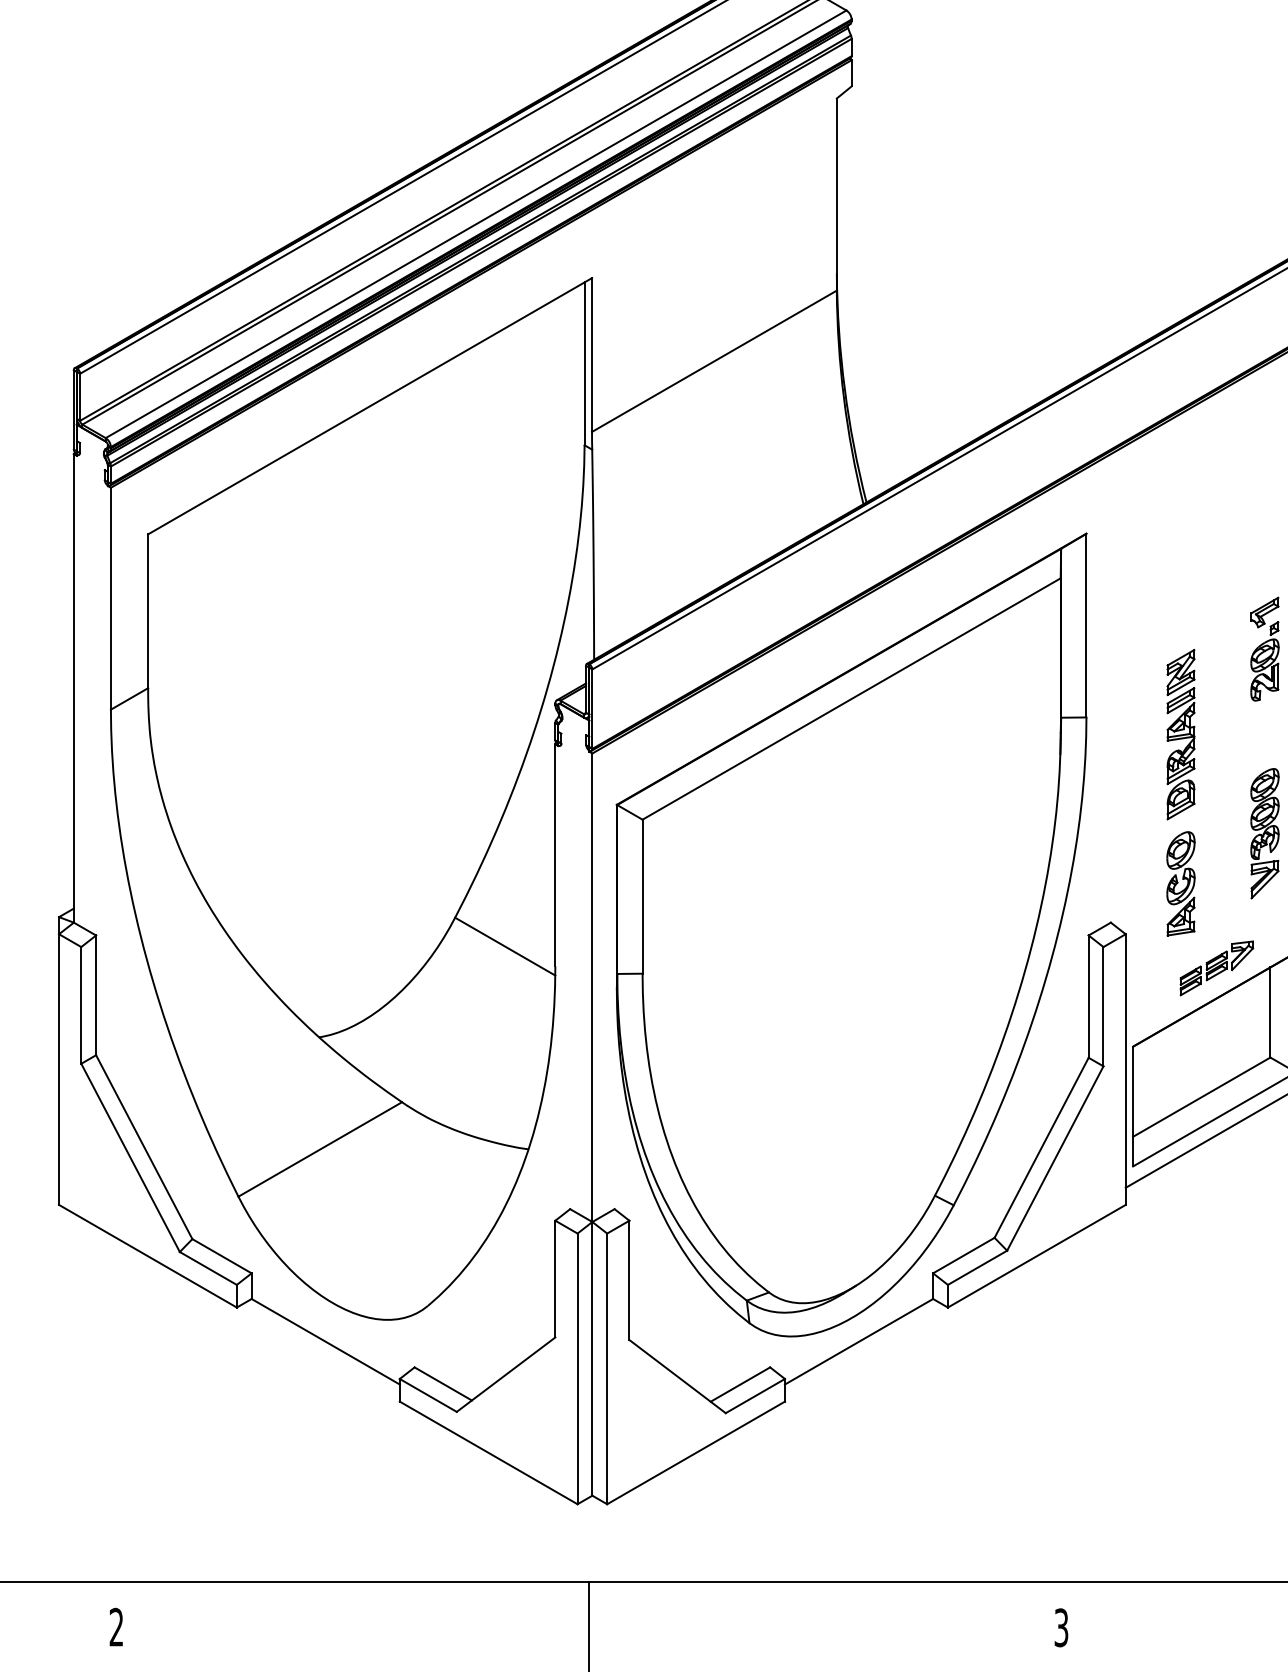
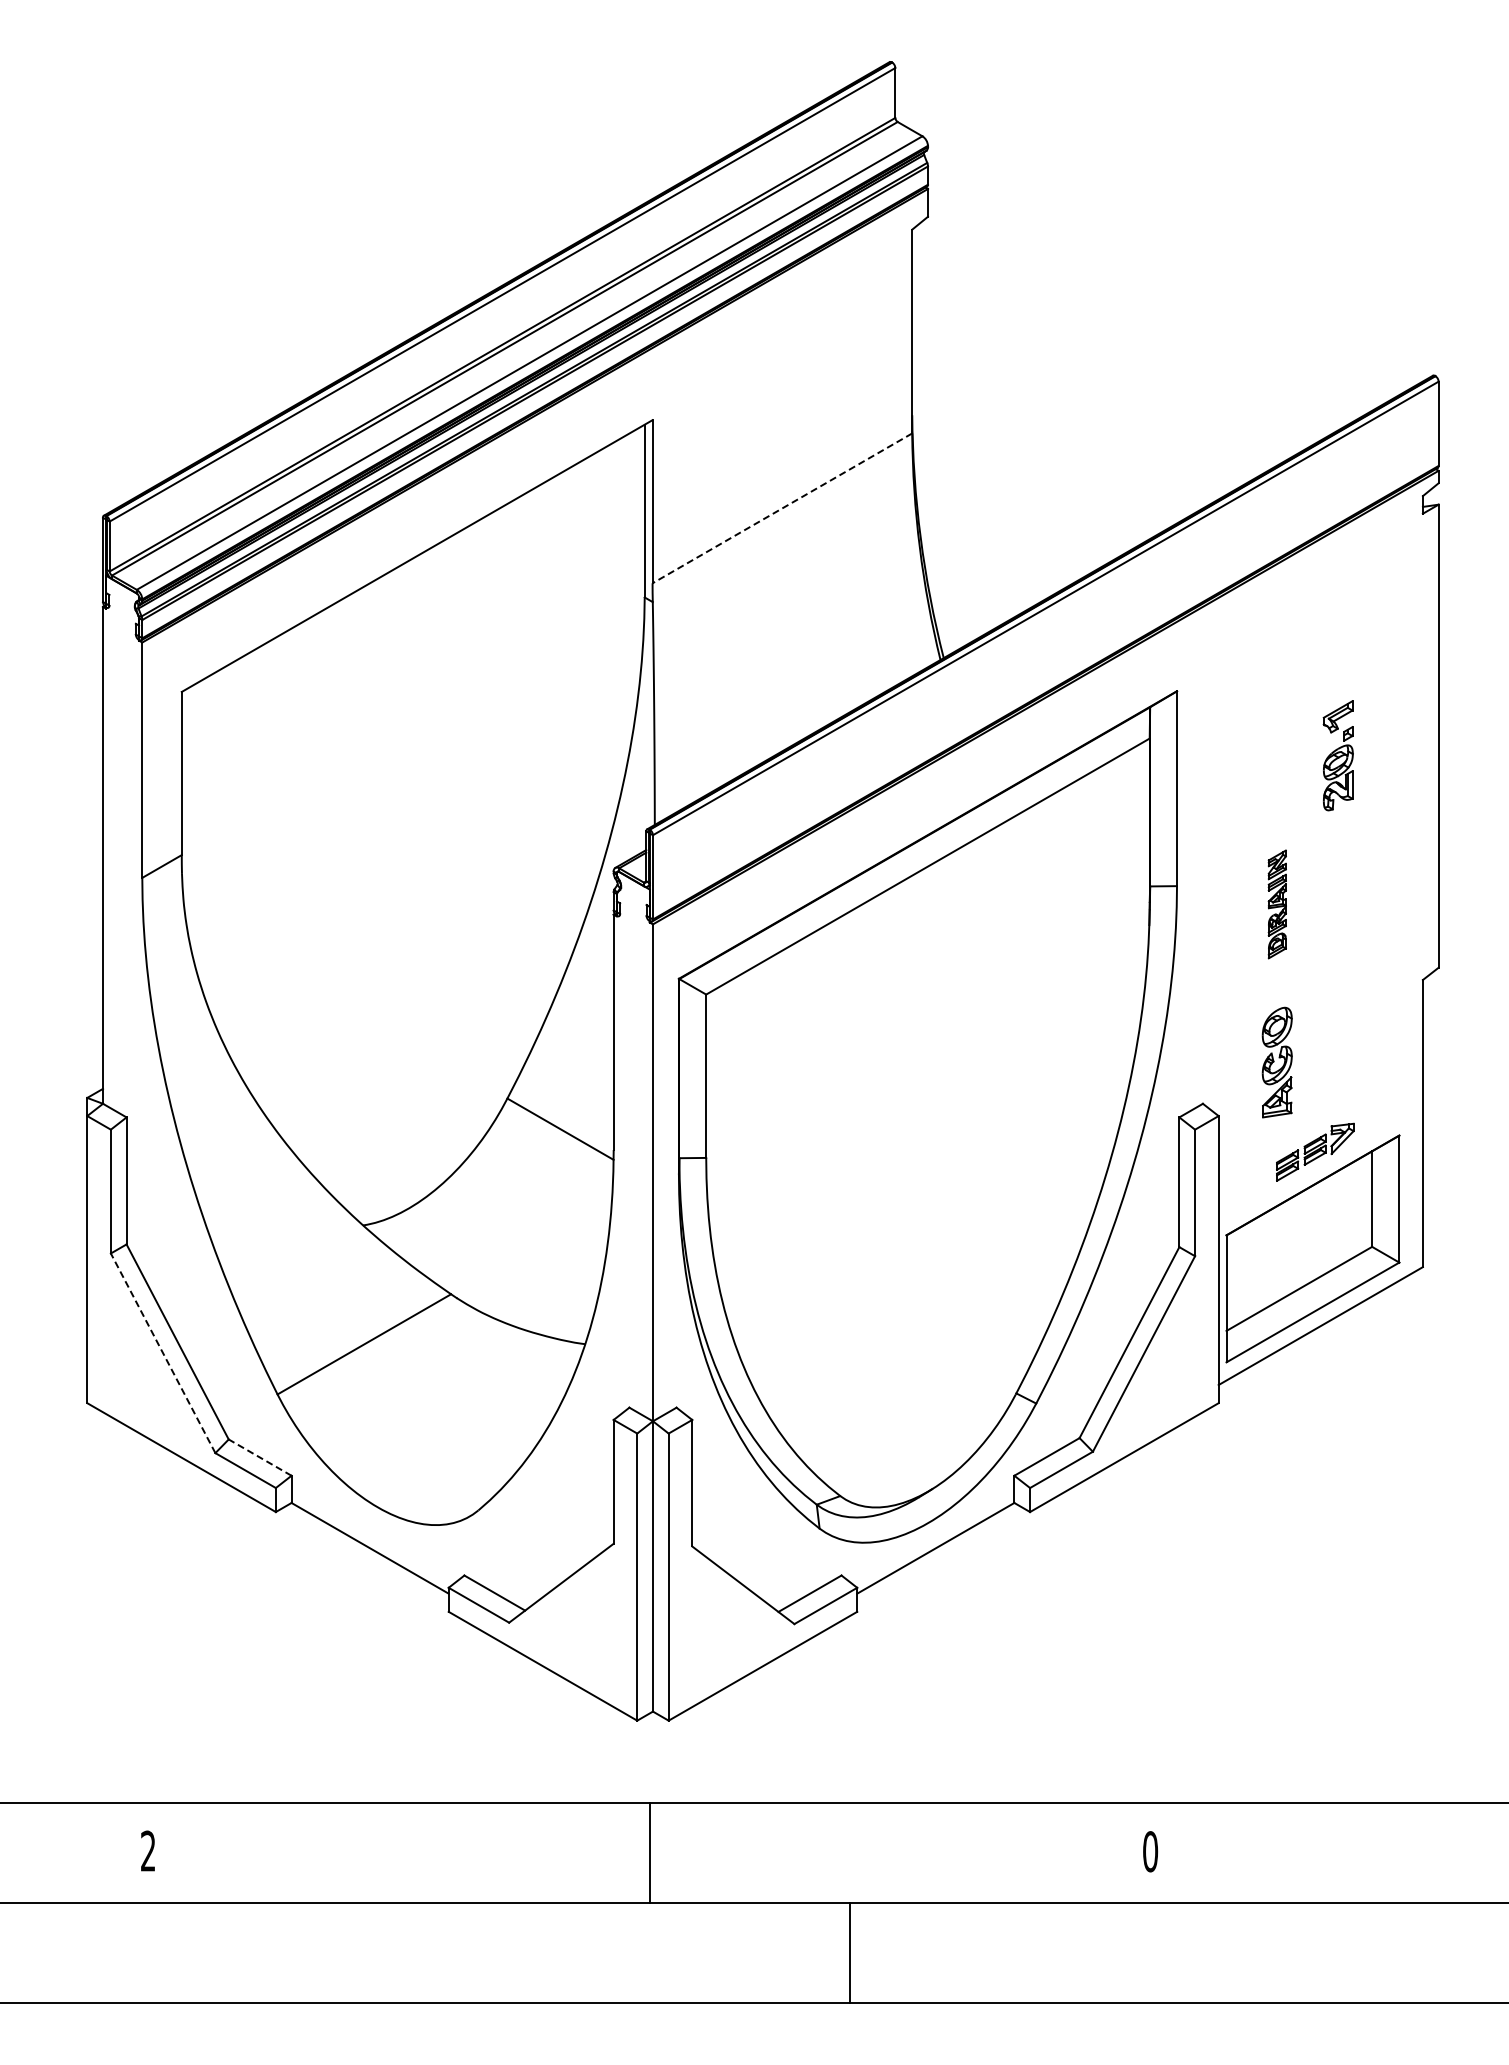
line: (714, 361) -> (782, 508), solid -> dashed
part: (1264, 648) -> (1337, 755), moved
part: (1181, 734) -> (1277, 904), size x0.6
part: (1265, 832) -> (1366, 1008), removed
line: (130, 1158) -> (163, 1353), solid -> dashed
line: (221, 1256) -> (259, 1457), solid -> dashed
text: (1061, 1627) -> (1150, 1851), 3 -> 0

